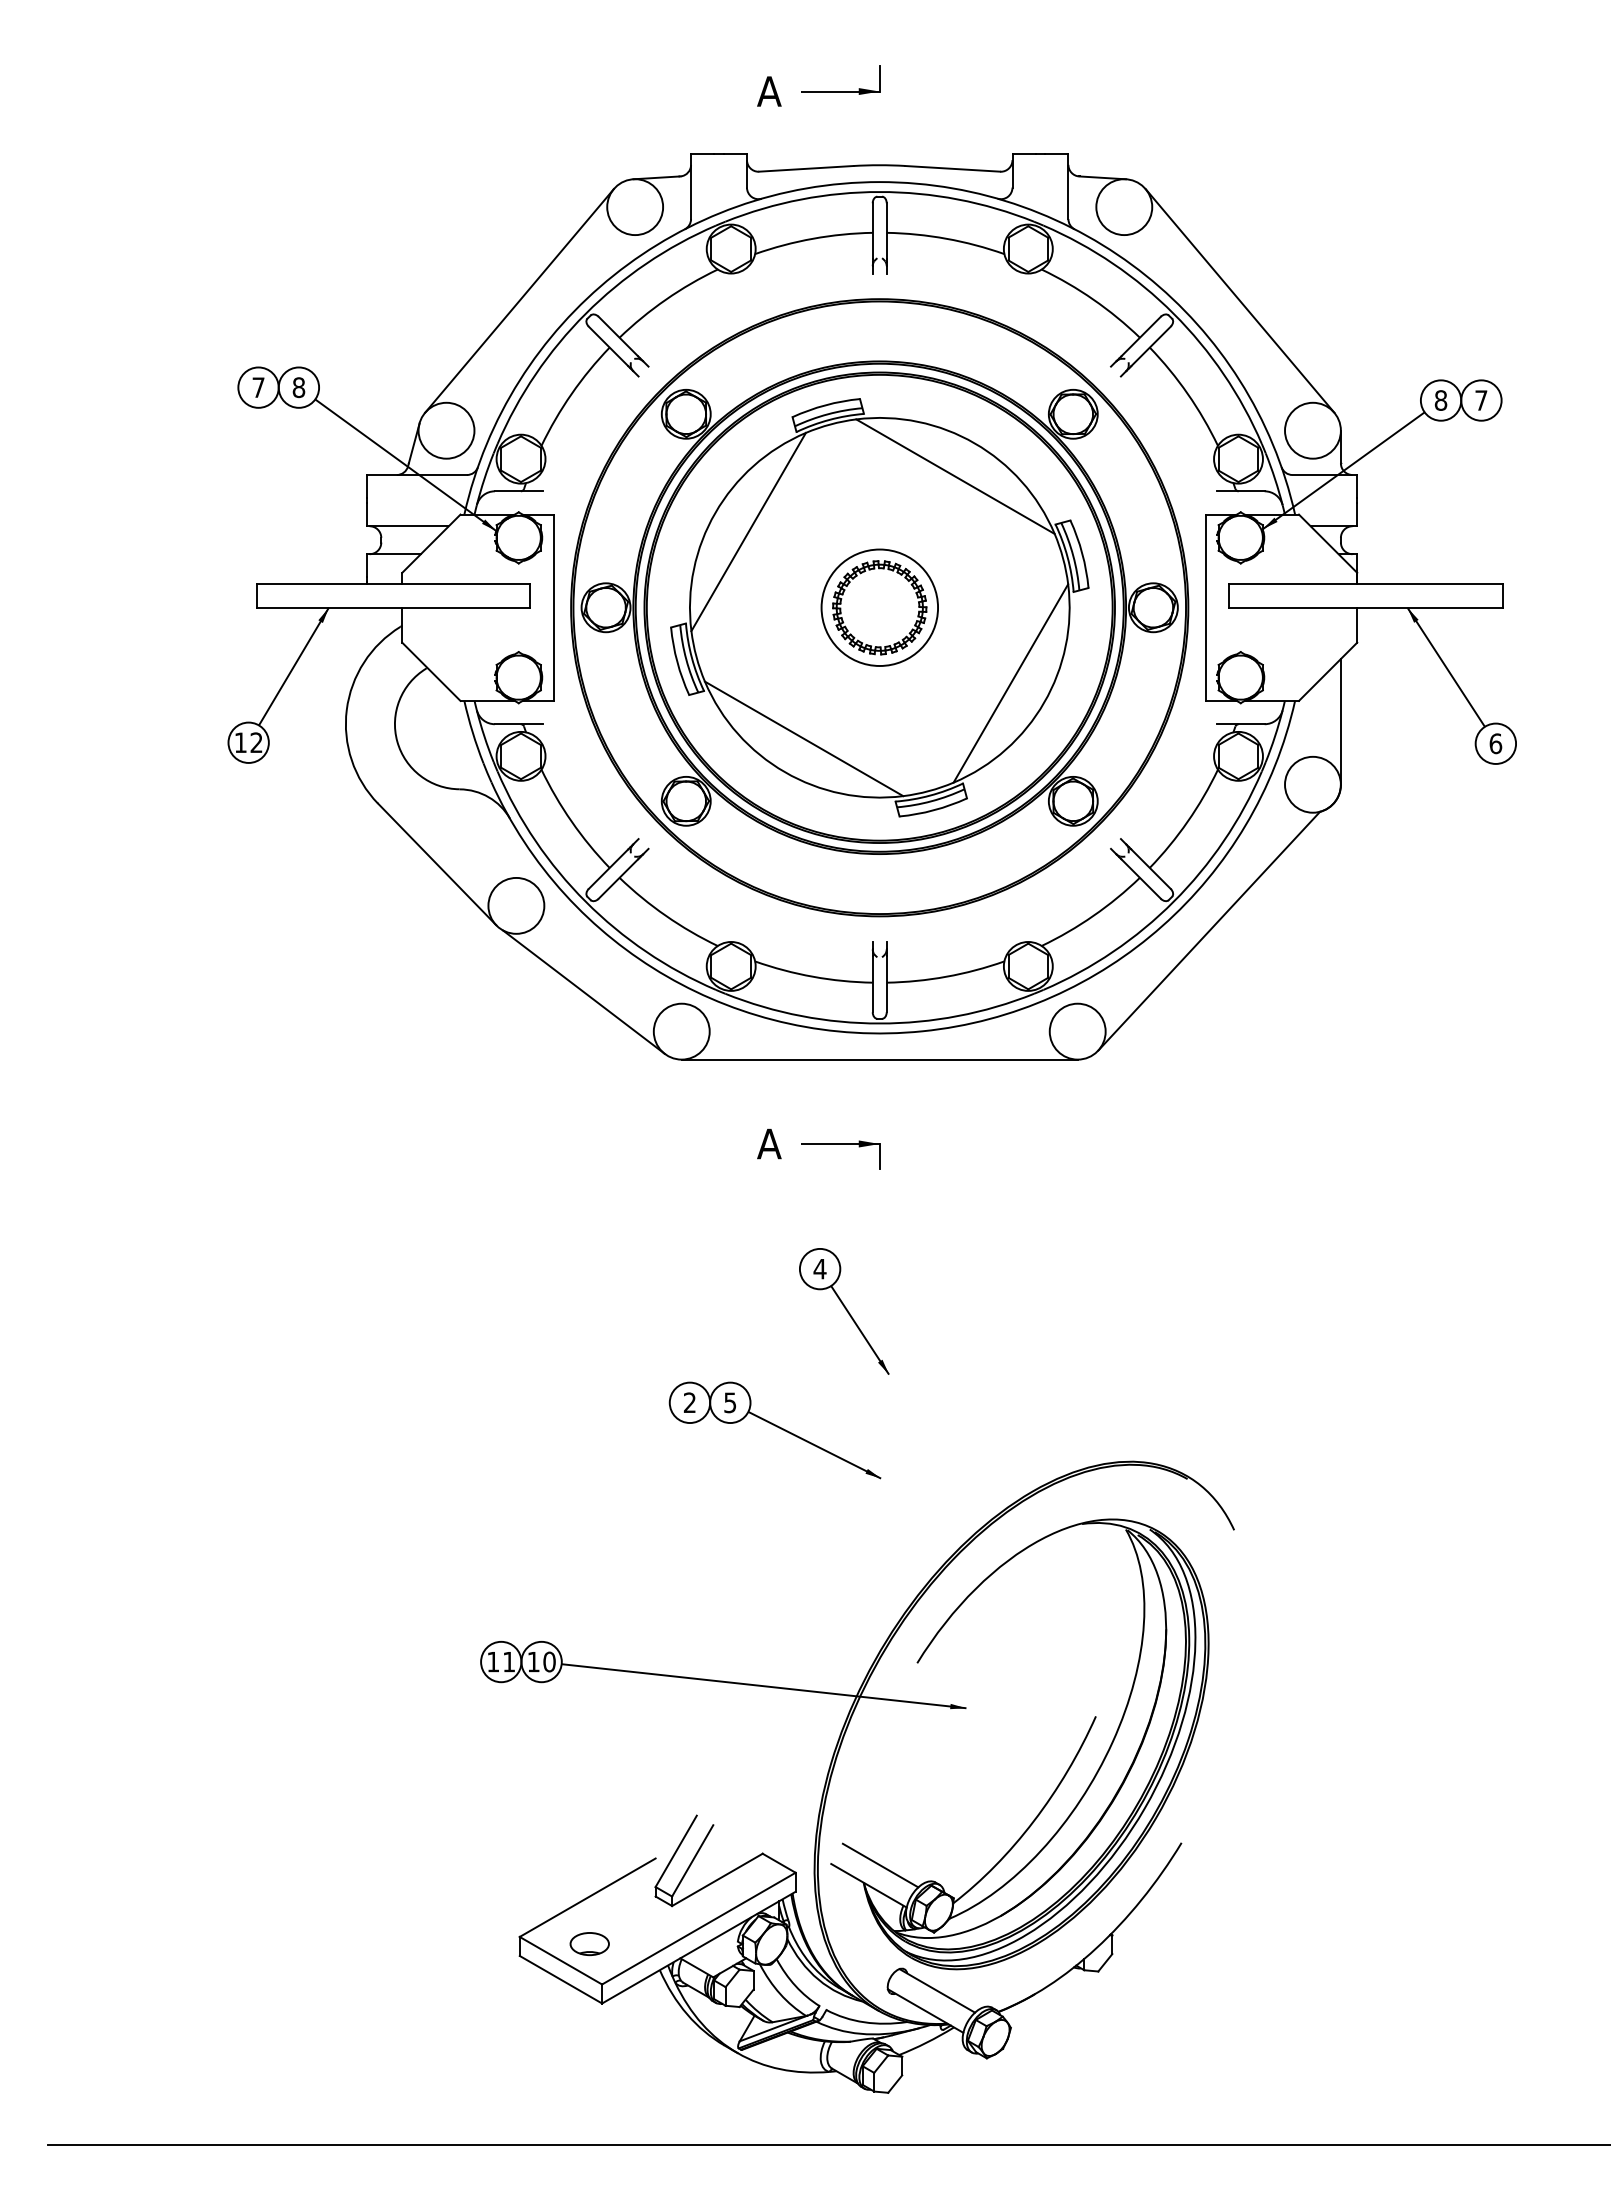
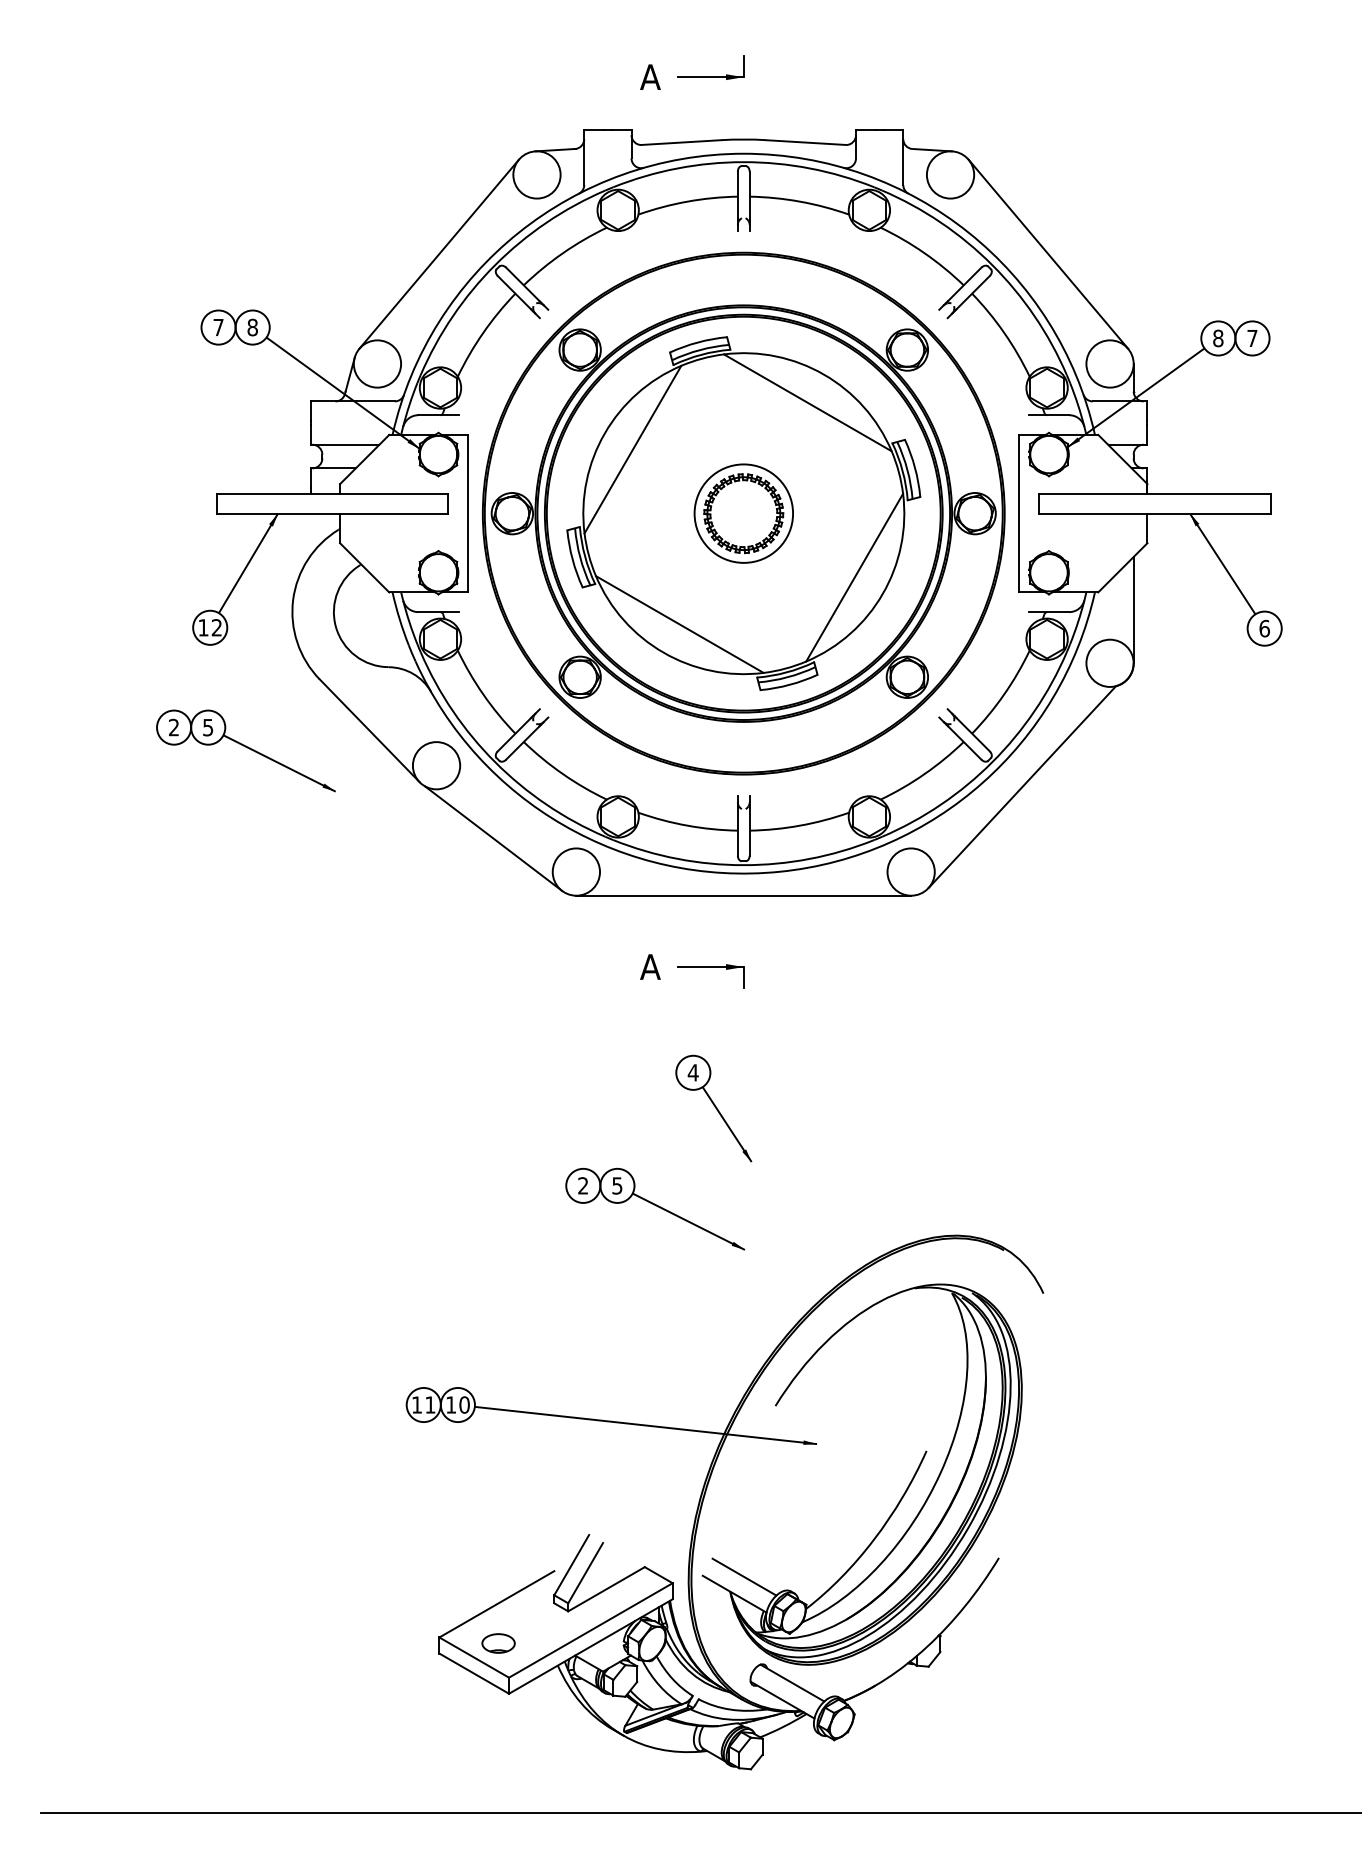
part: (290, 888) -> (245, 751), added

